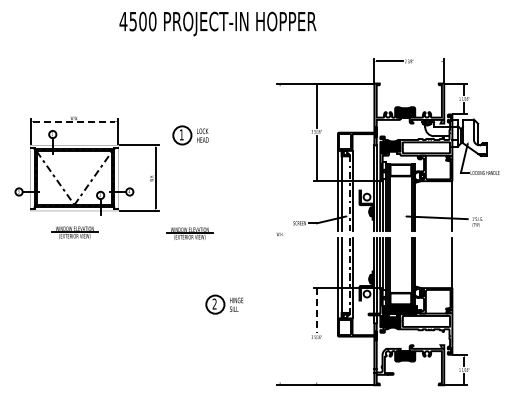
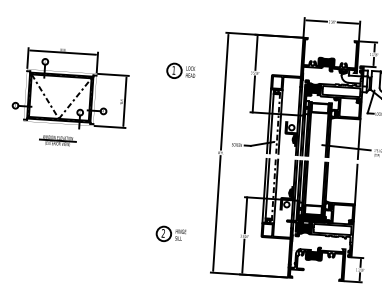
line: (428, 61) -> (347, 23), added
line: (74, 121) -> (63, 52), dashed -> solid
part: (190, 135) -> (180, 71), moved
line: (280, 158) -> (225, 92), added
part: (189, 233) -> (148, 147), removed
part: (224, 304) -> (171, 234), moved
line: (280, 310) -> (217, 213), added
line: (316, 310) -> (245, 215), dashed -> solid
line: (316, 361) -> (243, 255), added

